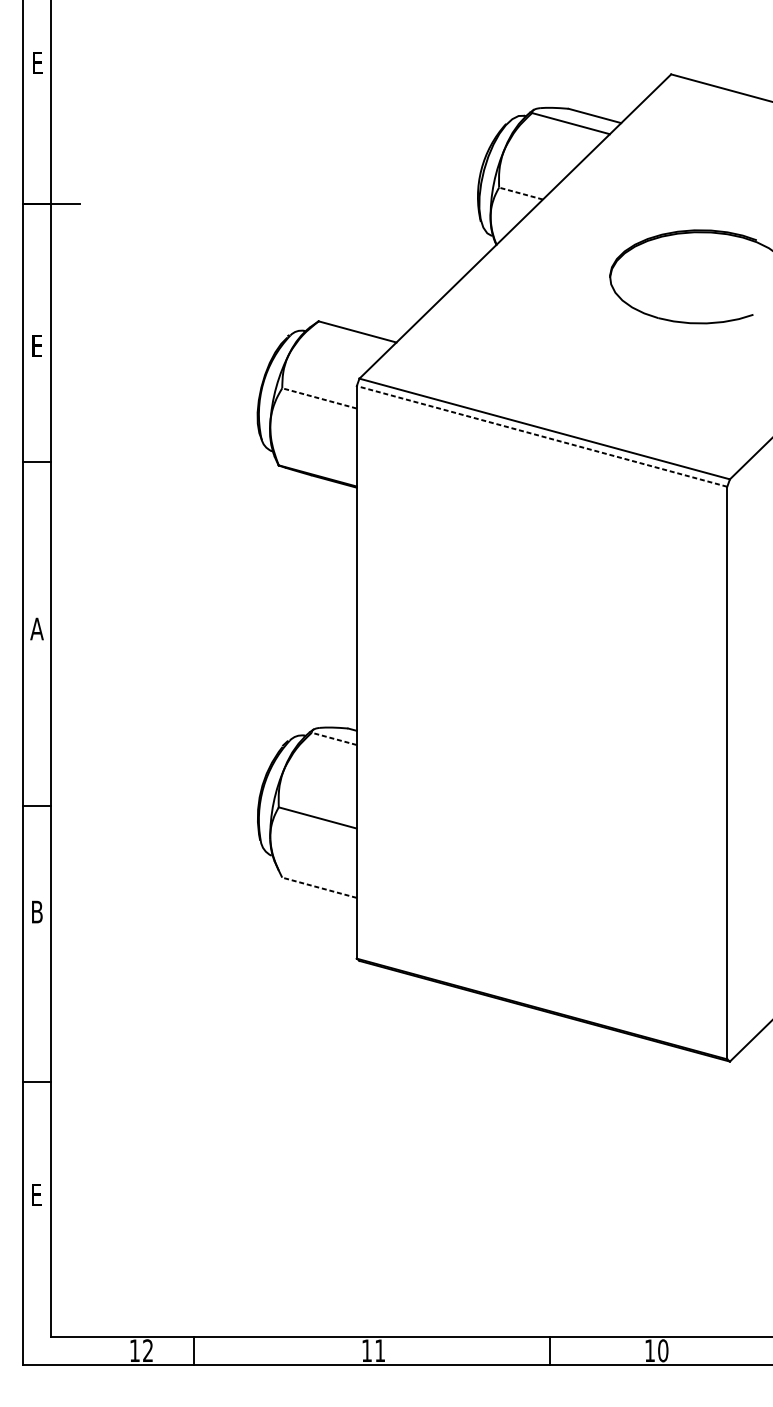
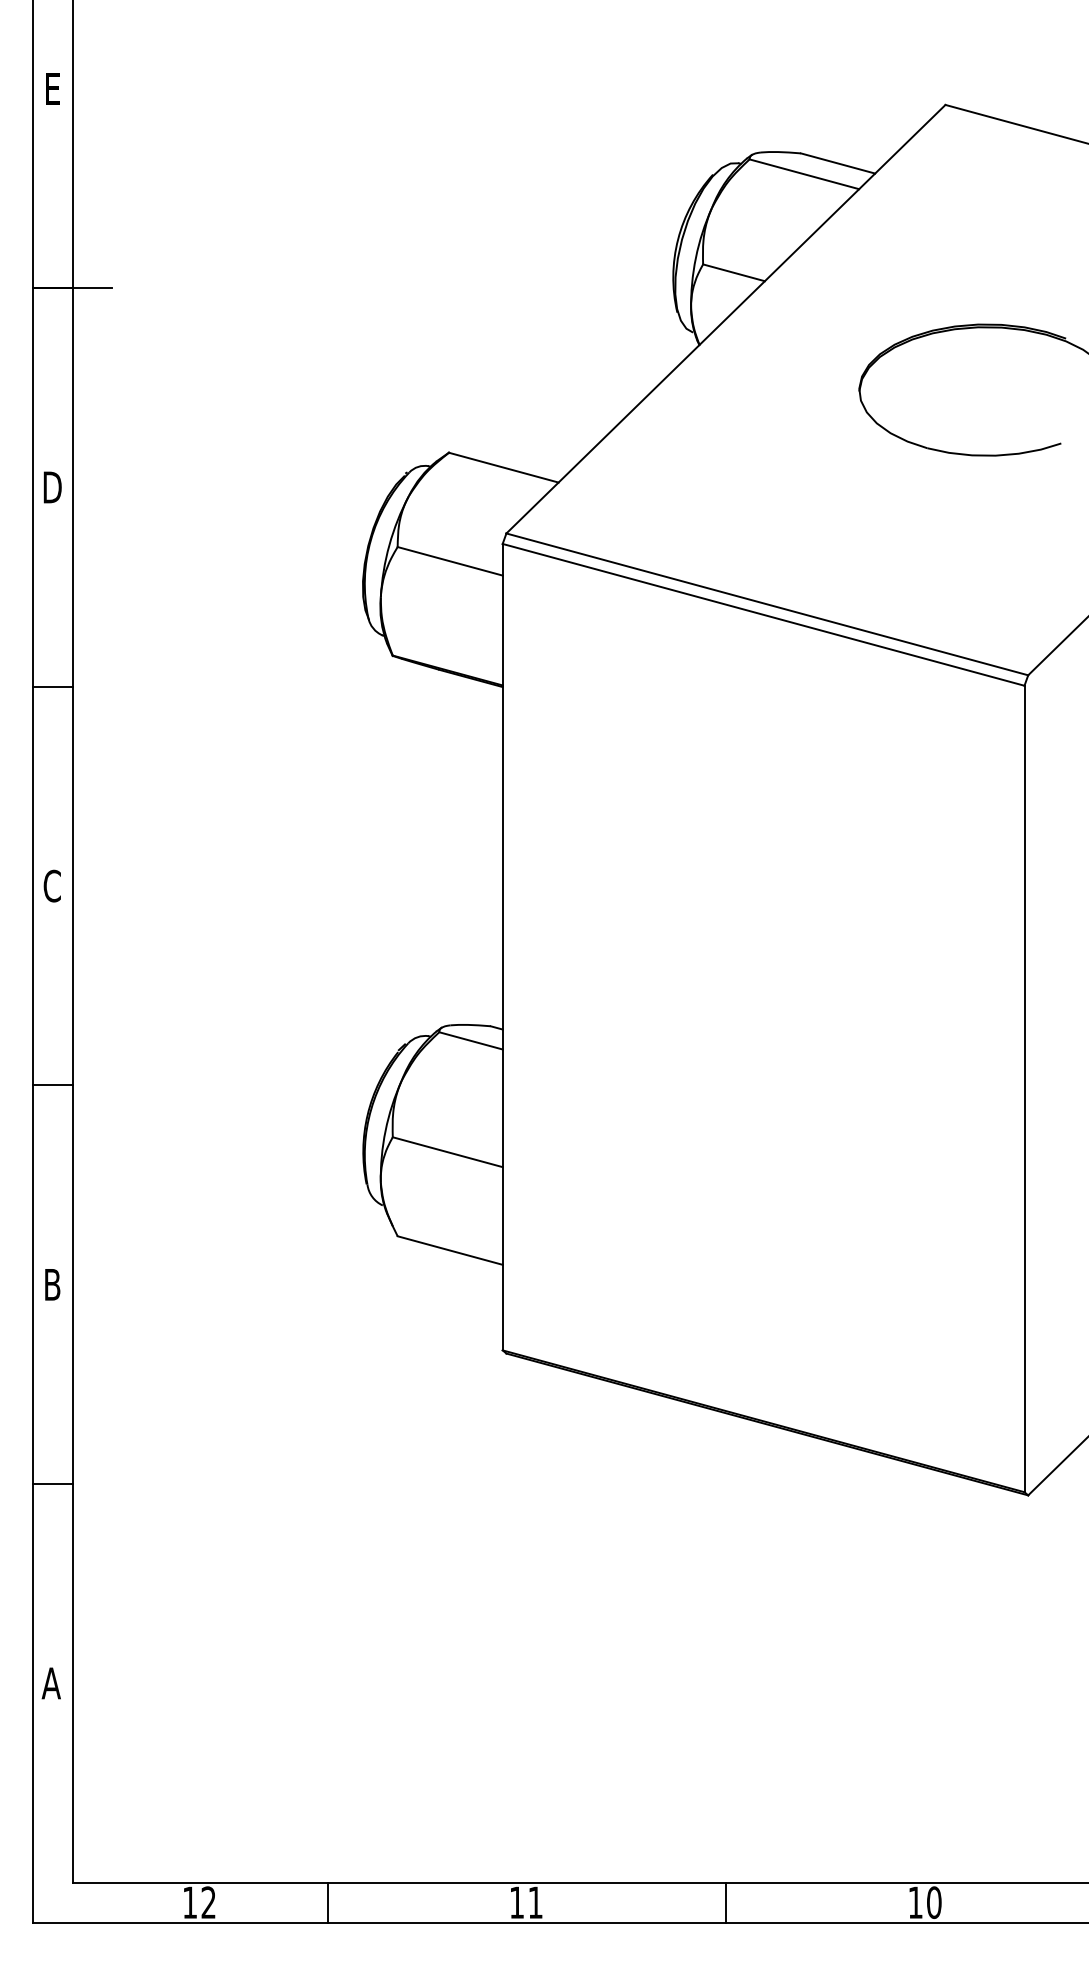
line: (520, 193) -> (733, 272), dashed -> solid
text: (37, 346) -> (52, 487), E -> D
line: (319, 398) -> (449, 561), dashed -> solid
line: (541, 436) -> (763, 614), dashed -> solid
line: (37, 461) -> (52, 686), moved
text: (36, 628) -> (51, 885), A -> C
line: (333, 738) -> (470, 1040), dashed -> solid
line: (37, 806) -> (52, 1085), moved
line: (319, 887) -> (449, 1250), dashed -> solid
line: (37, 1082) -> (52, 1484), moved
text: (35, 1195) -> (50, 1683), E -> A
line: (193, 1350) -> (327, 1902), moved
line: (550, 1350) -> (726, 1902), moved

